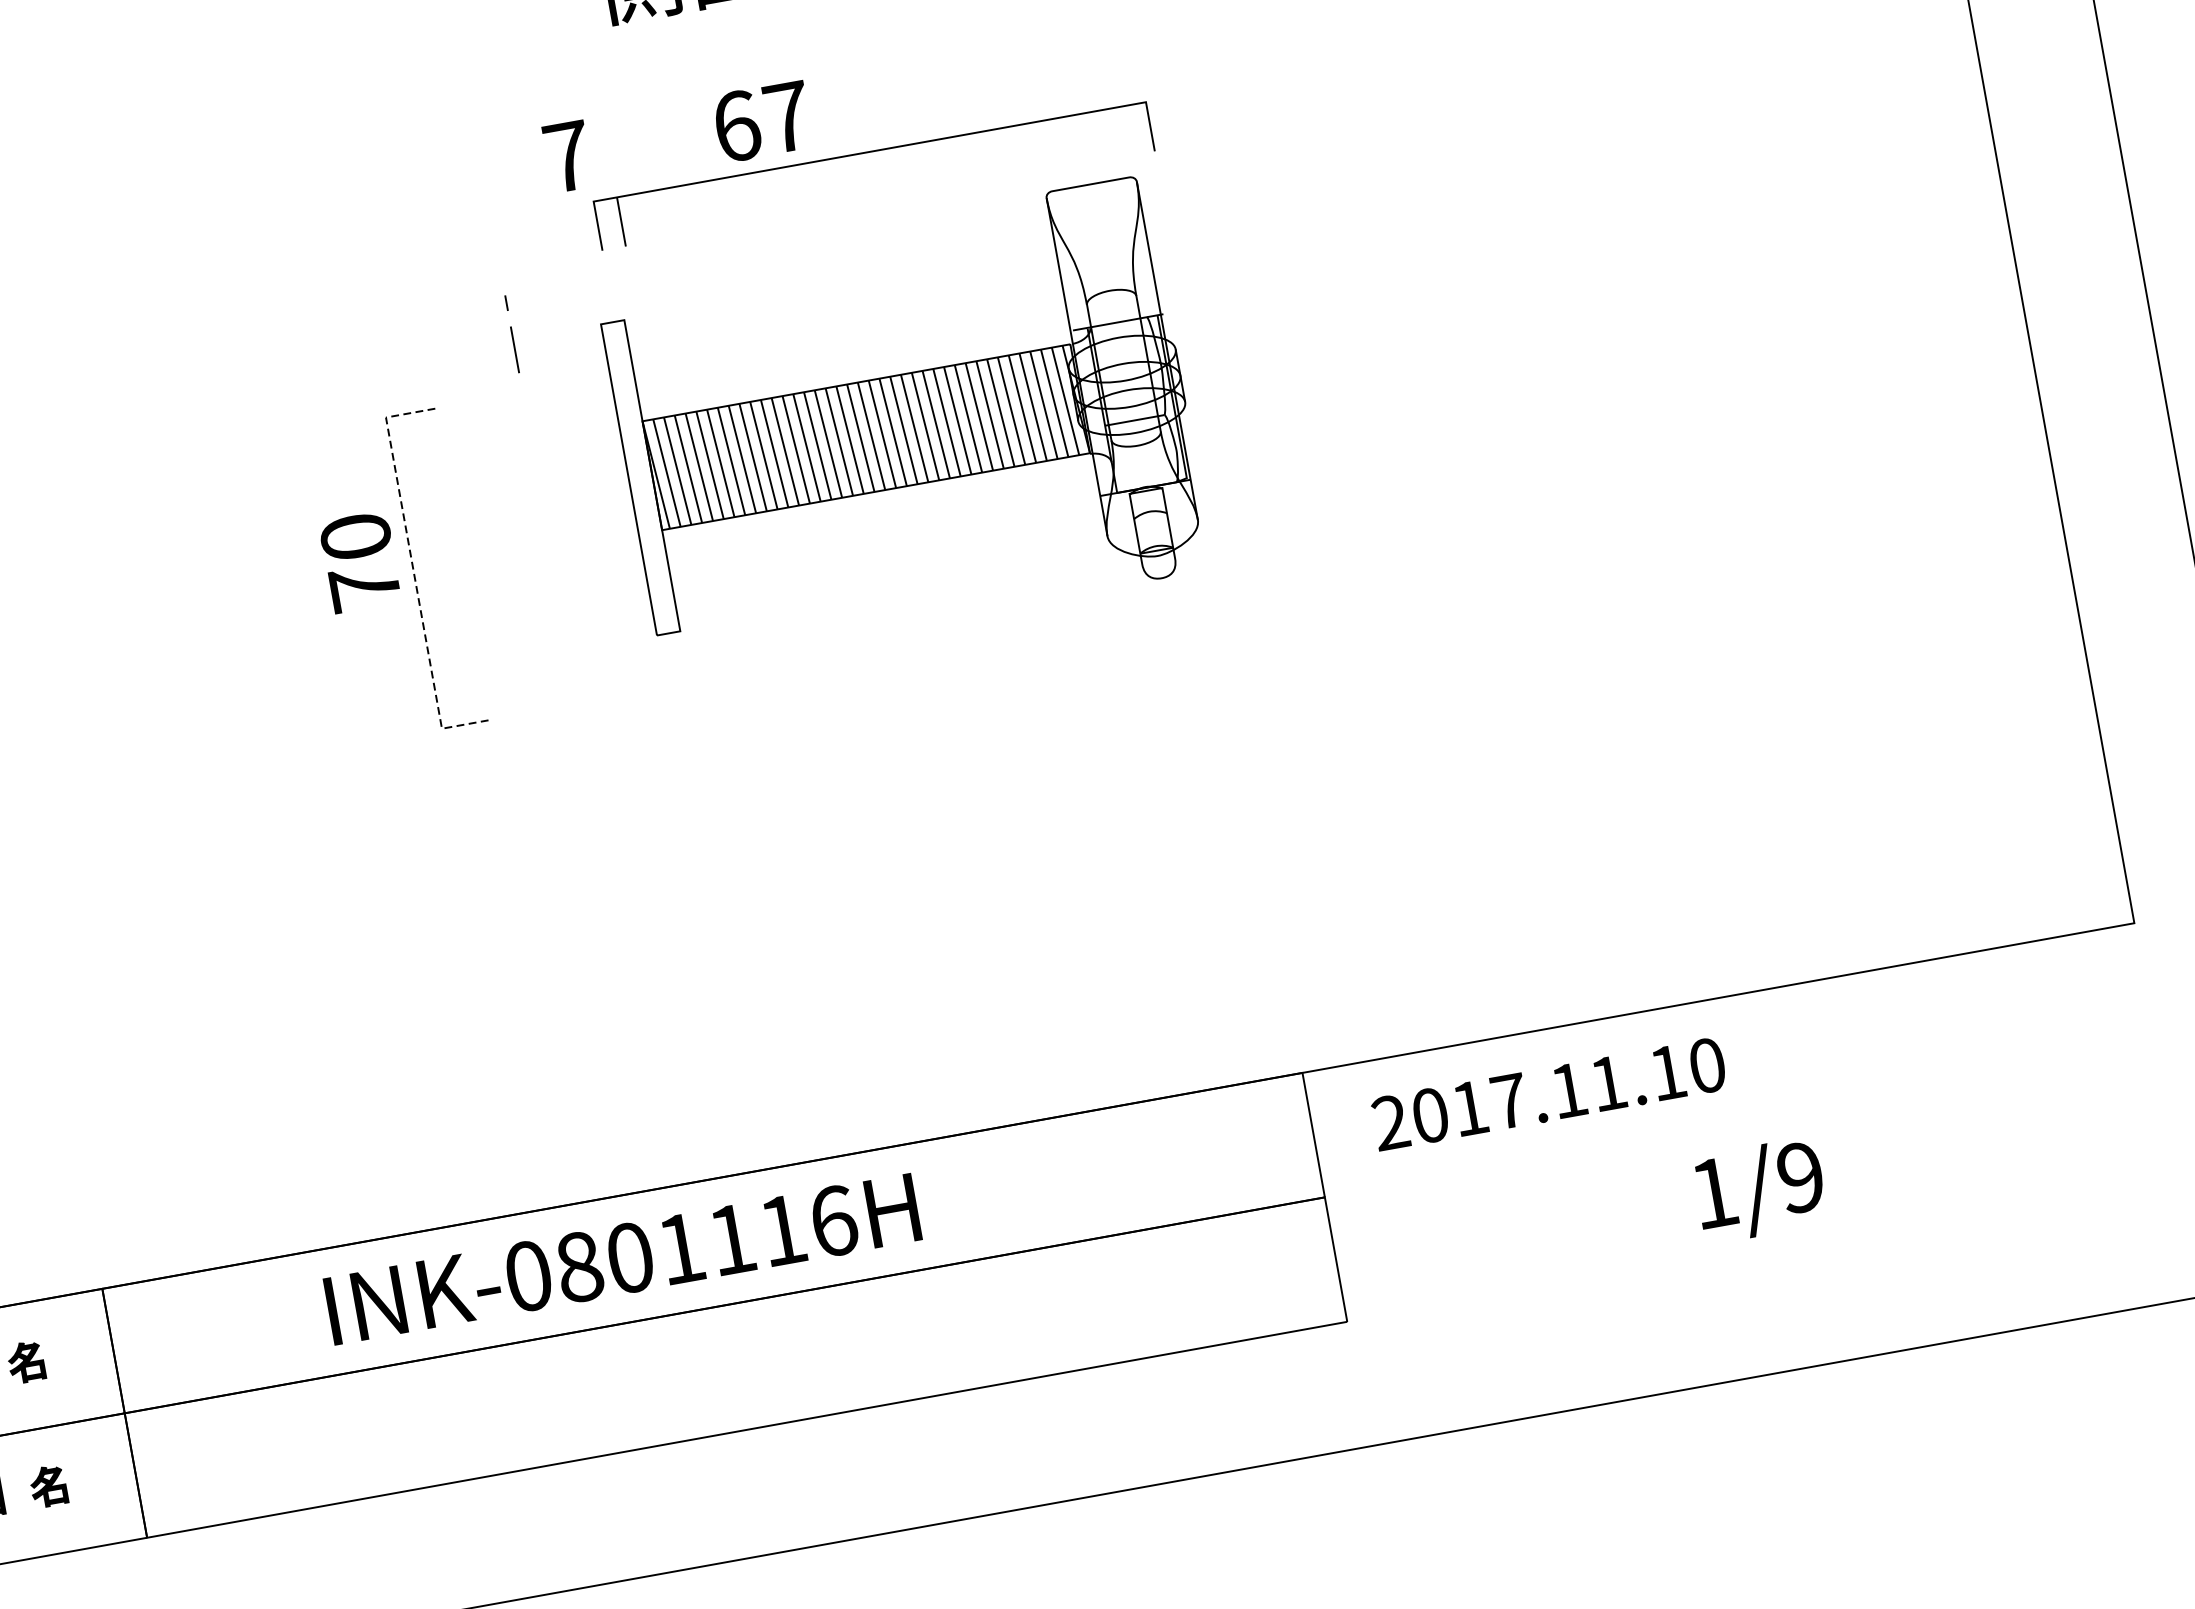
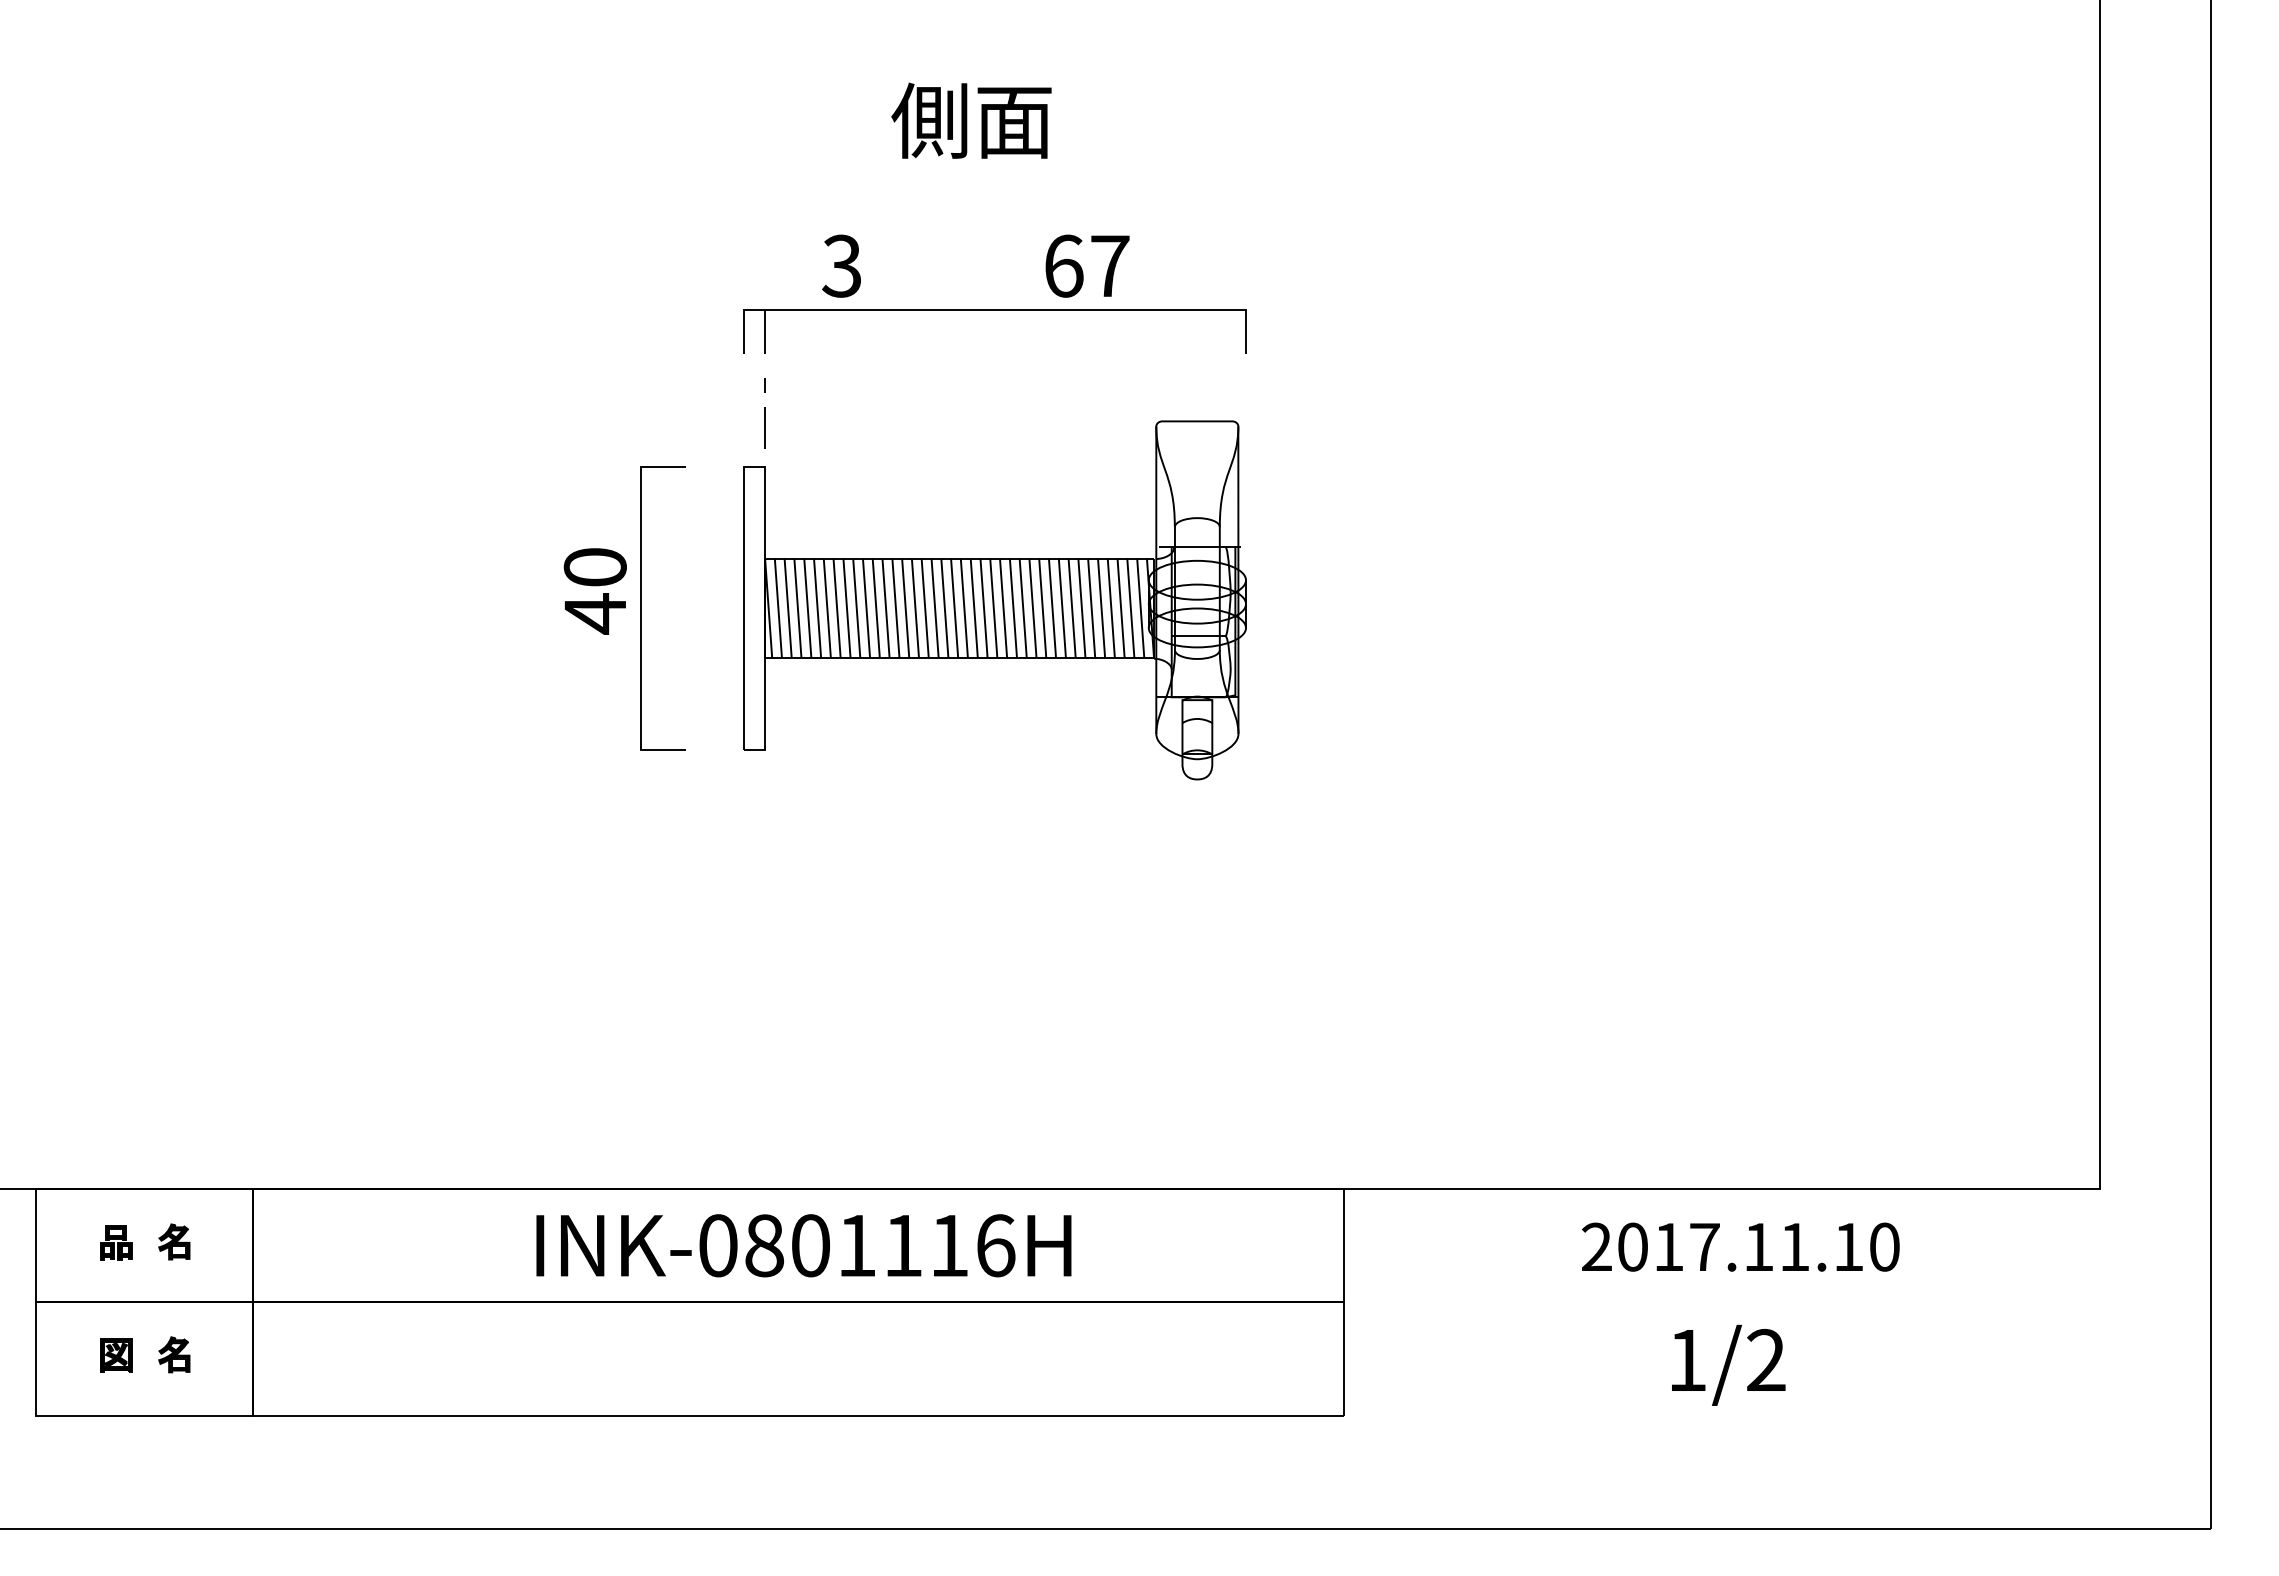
text: (762, 120) -> (1087, 265), moved
part: (869, 152) -> (994, 310), moved
text: (566, 156) -> (841, 265), 7 -> 3
part: (903, 421) -> (994, 600), moved
line: (413, 574) -> (640, 609), dashed -> solid
text: (364, 587) -> (594, 613), 70 -> 40
text: (1548, 1093) -> (1740, 1246), moved
text: (1801, 1177) -> (1766, 1360), 1/9 -> 1/2
text: (622, 1259) -> (803, 1245), moved

